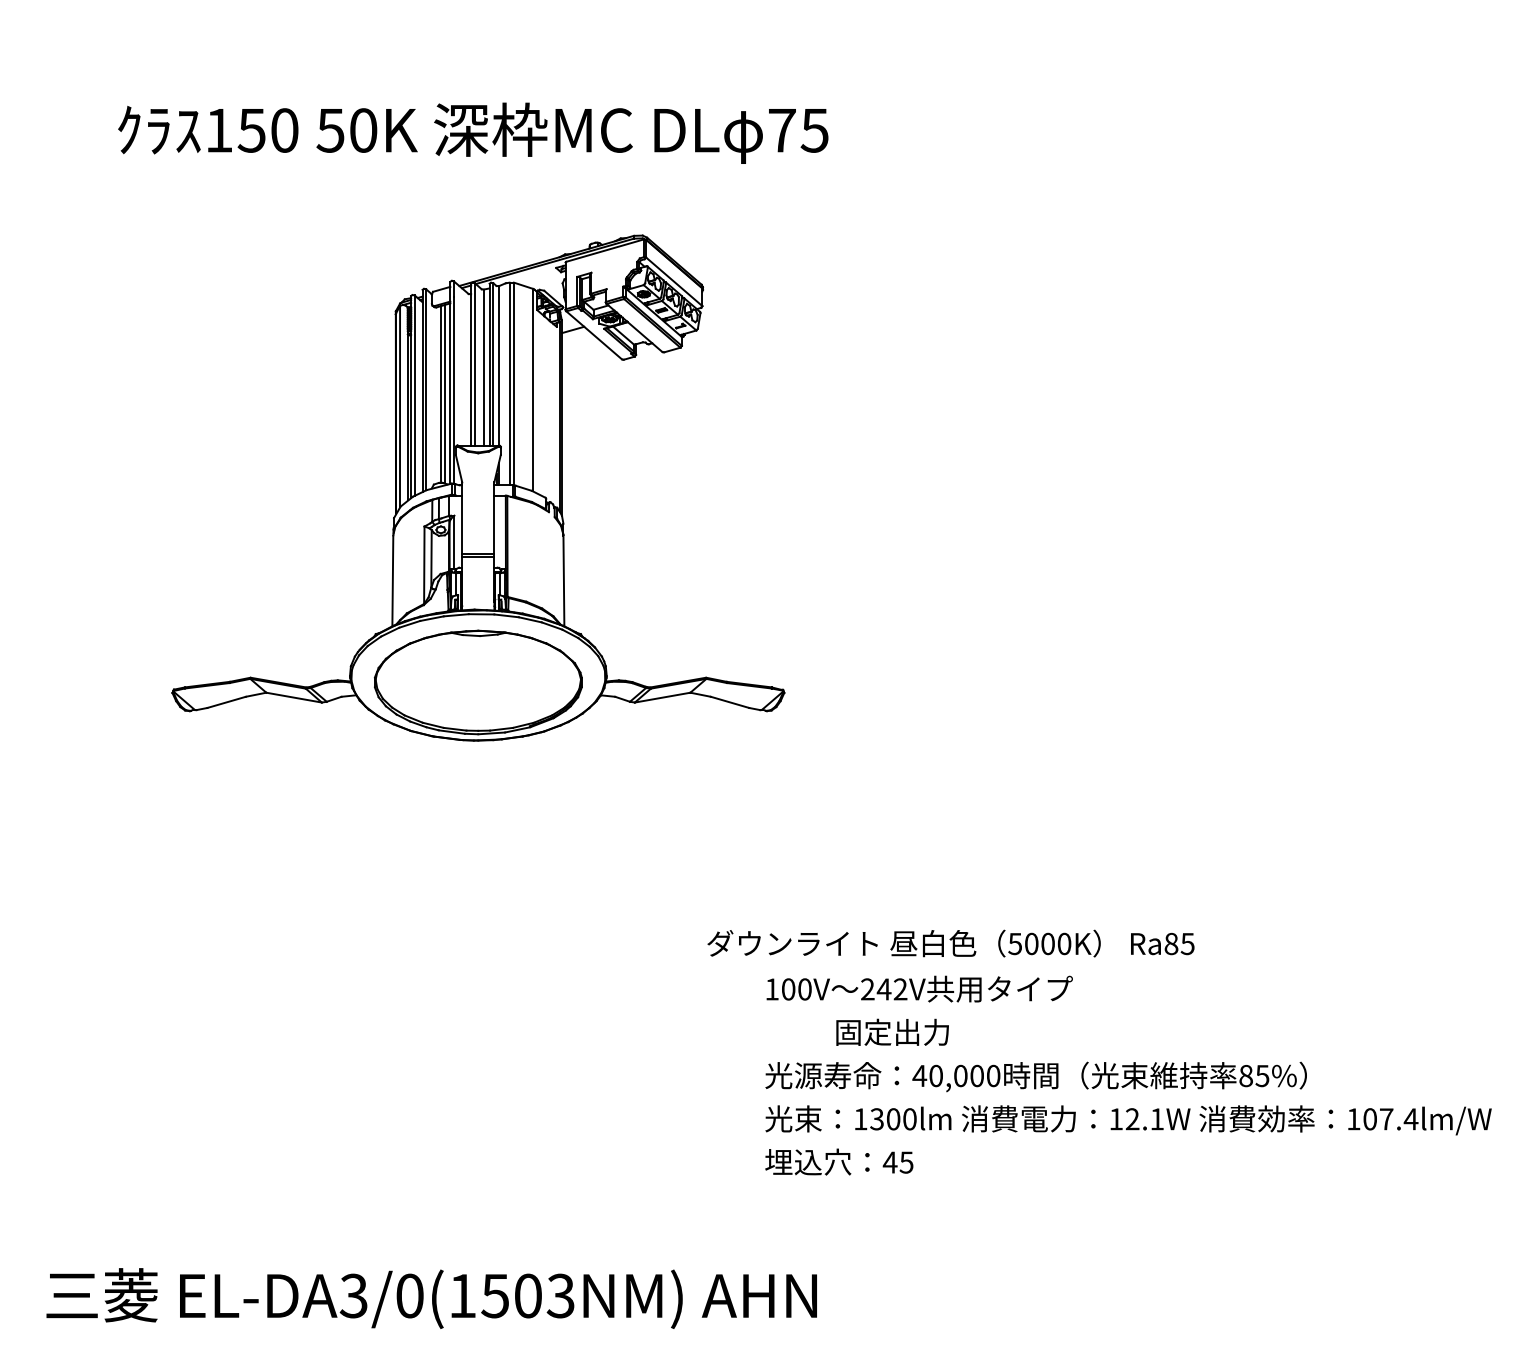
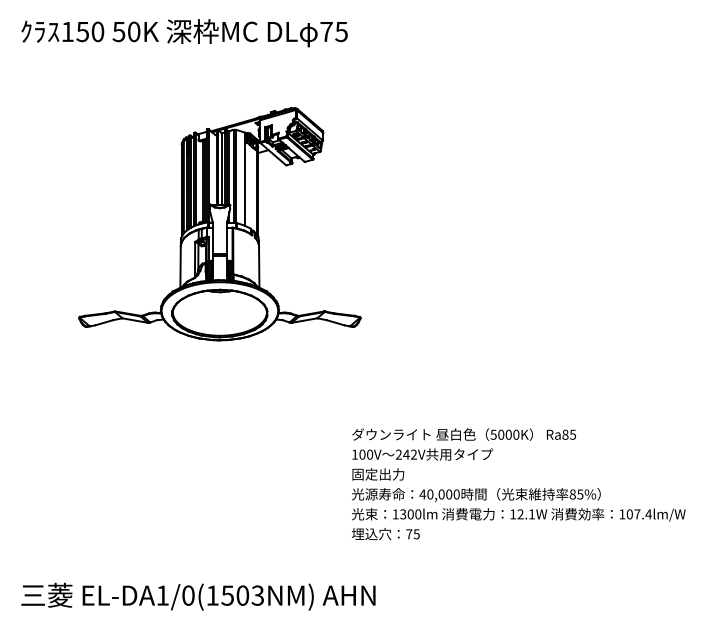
text: (473, 134) -> (184, 33), moved
text: (949, 943) -> (463, 434), moved
text: (893, 1032) -> (378, 474), moved
text: (888, 1163) -> (408, 534), 45 -> 75
text: (353, 1295) -> (162, 595), EL-DA3/0(1503NM) -> EL-DA1/0(1503NM)

